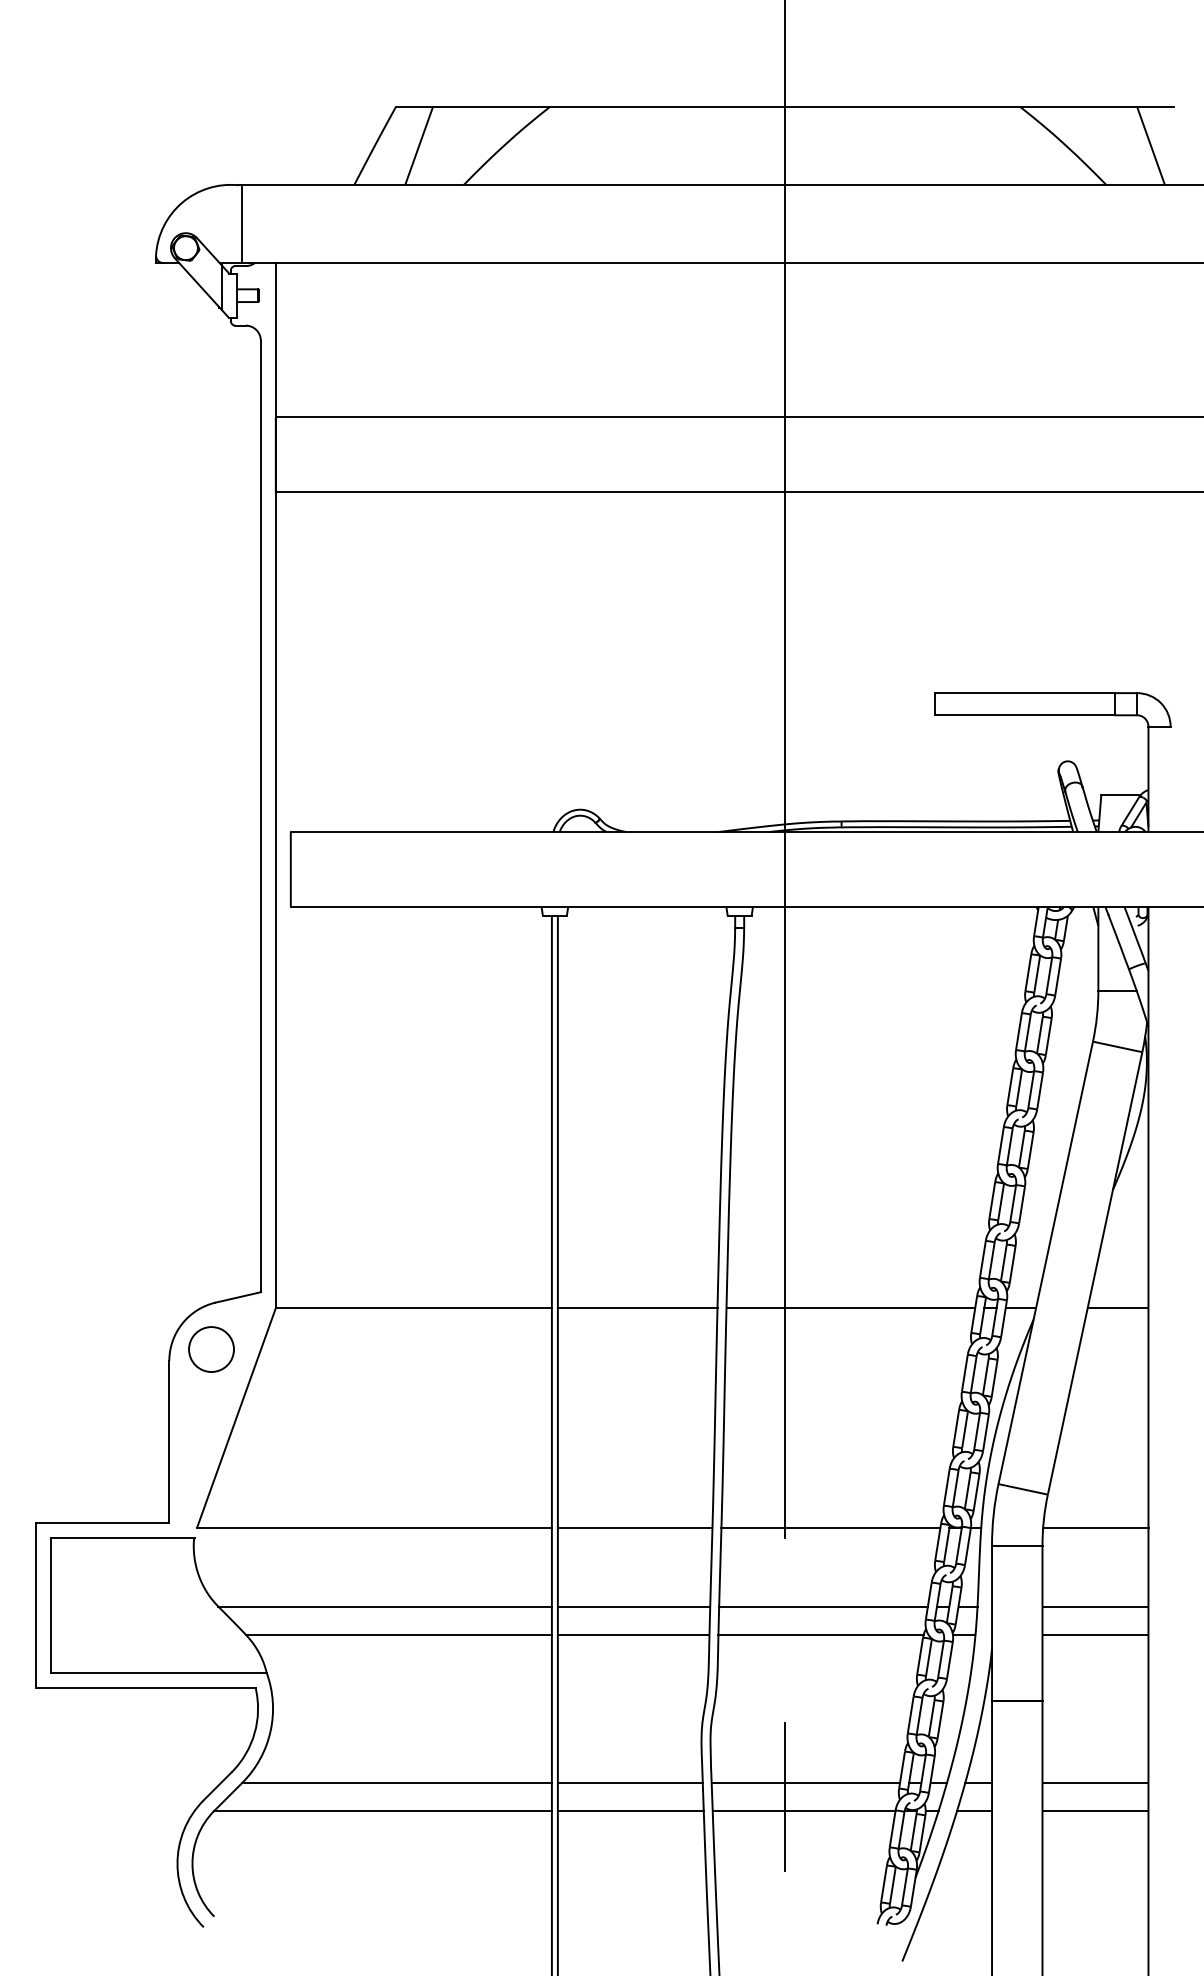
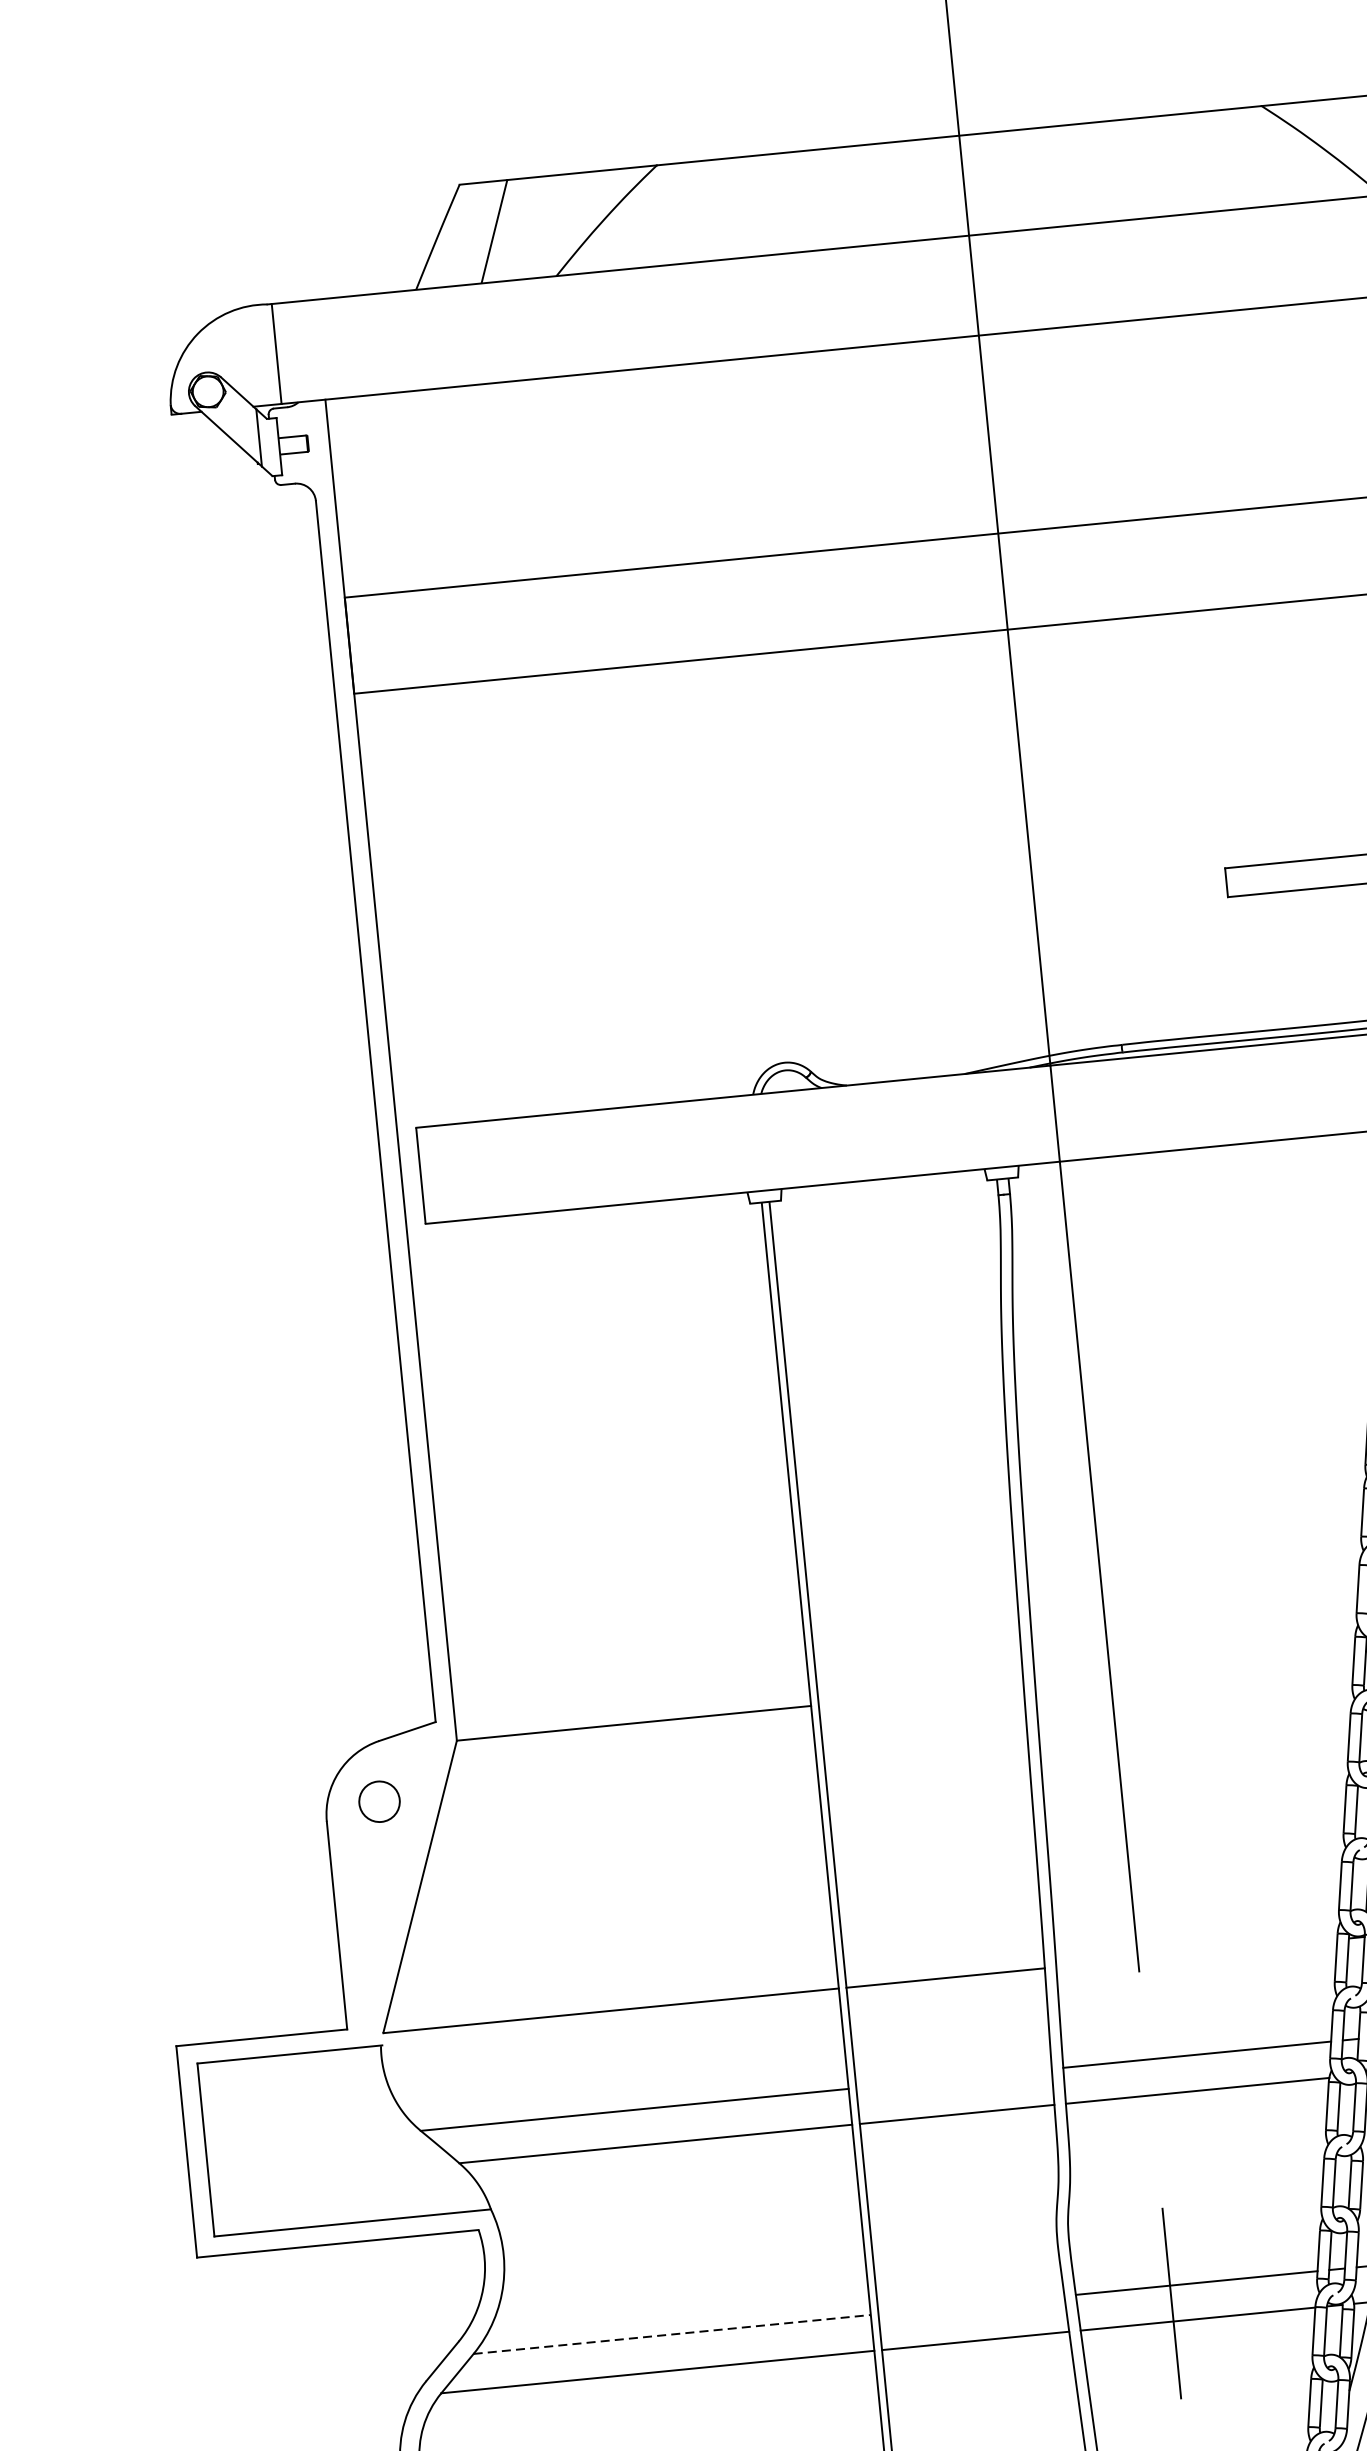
line: (637, 1308) -> (921, 1695), removed
line: (850, 1308) -> (1194, 1668), removed
circle: (211, 1349) -> (379, 1801), size x0.7
line: (830, 1528) -> (1196, 1953), removed
line: (633, 1606) -> (953, 2078), removed
line: (397, 1782) -> (672, 2333), solid -> dashed
line: (629, 1782) -> (970, 2304), removed

